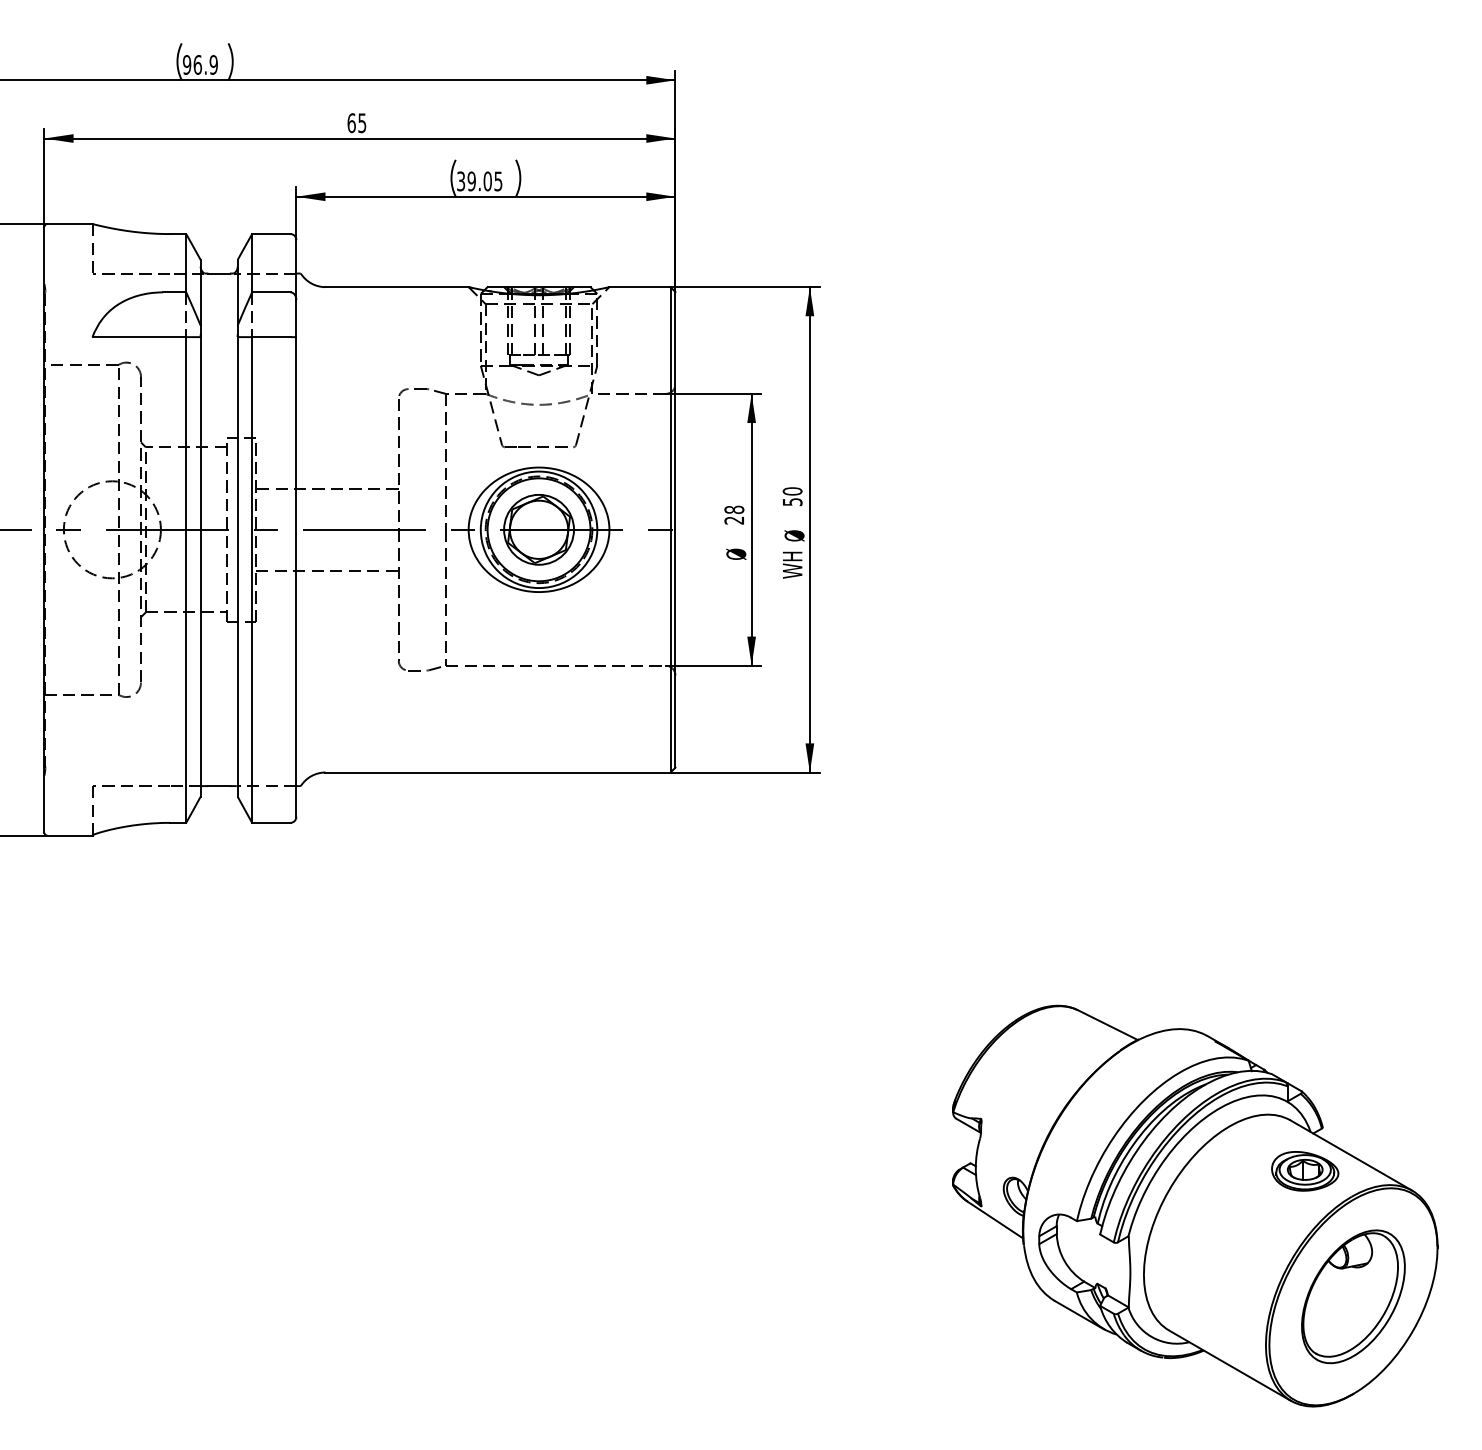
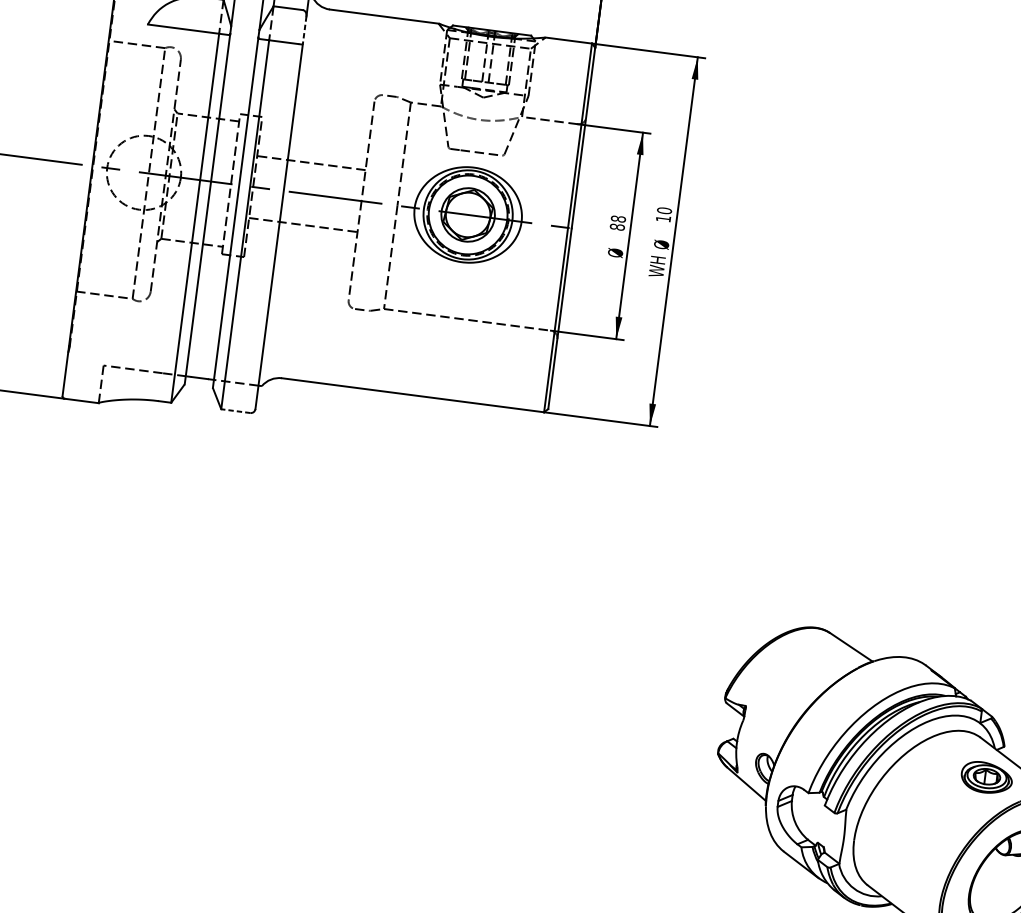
line: (296, 318) -> (304, 30), solid -> dashed
text: (792, 502) -> (663, 219), 50 -> 10
text: (734, 520) -> (617, 227), 28 -> 88
line: (270, 822) -> (235, 410), solid -> dashed

